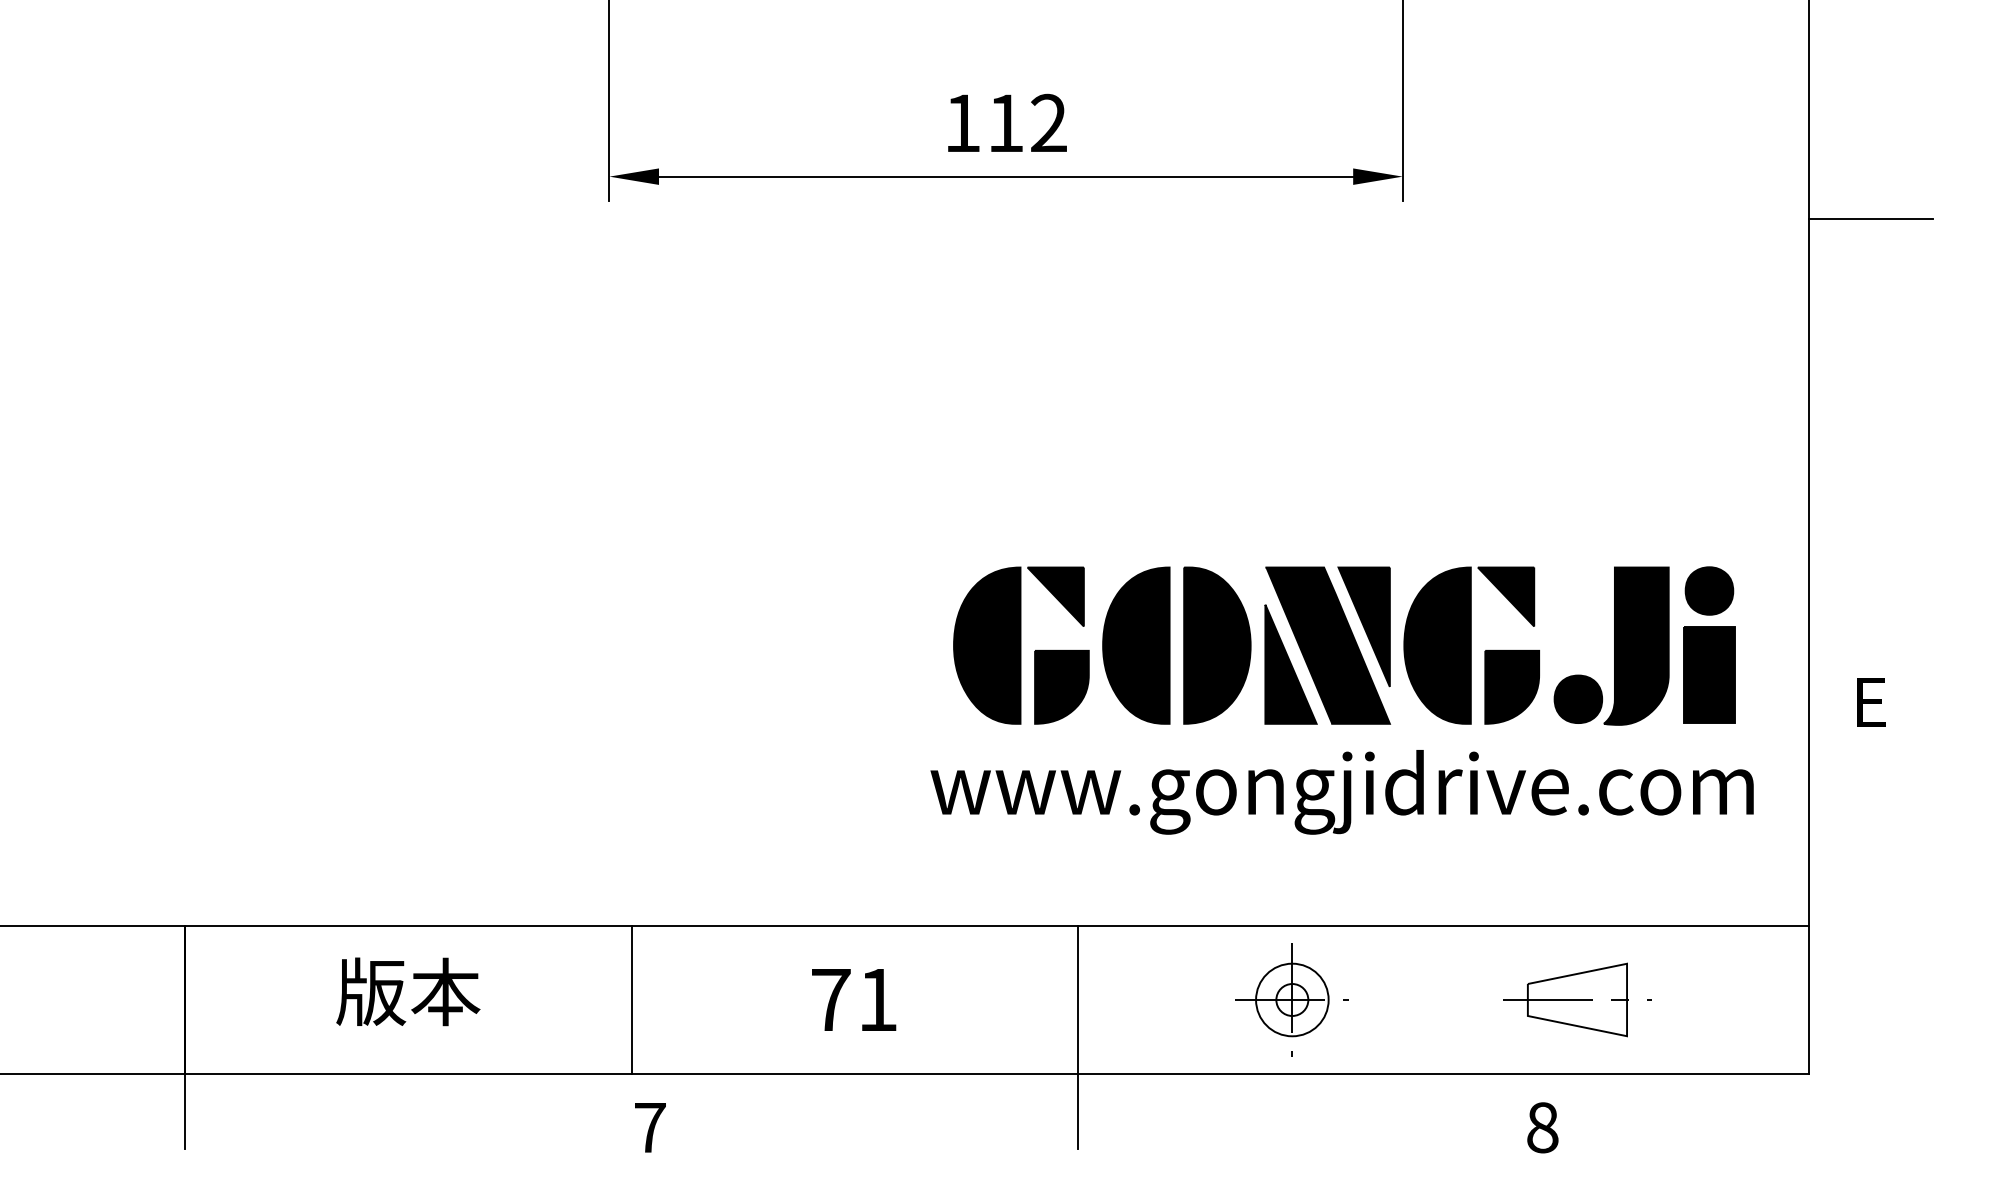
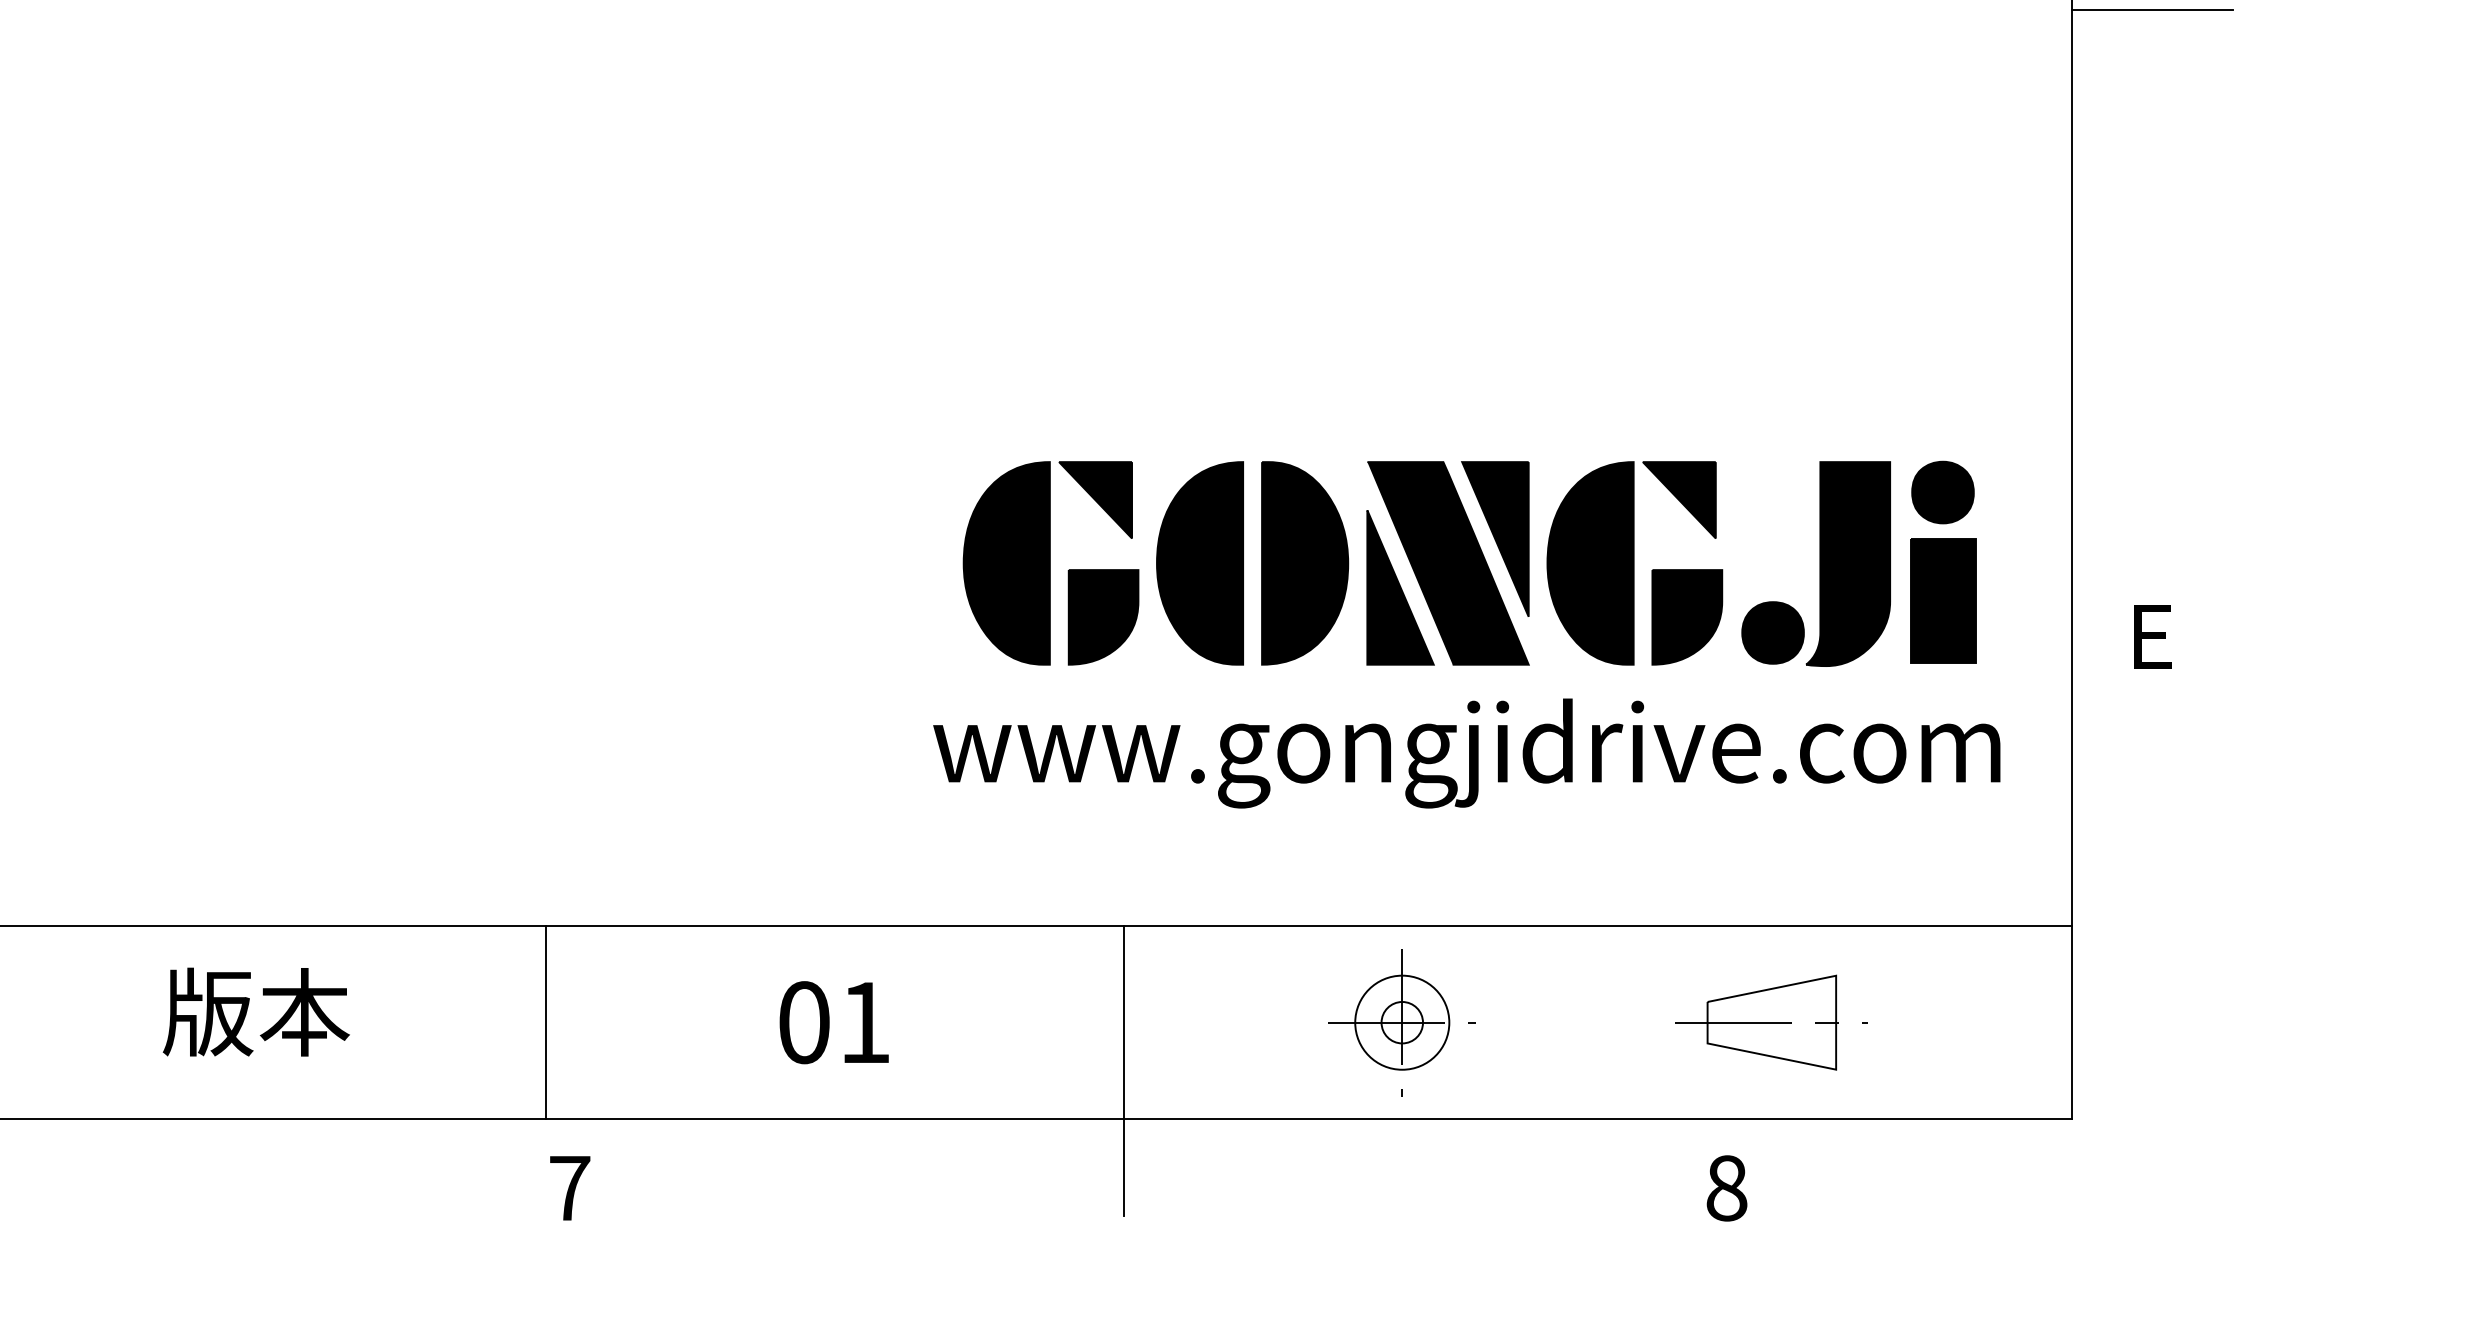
text: (831, 999) -> (804, 1022), 71 -> 01

